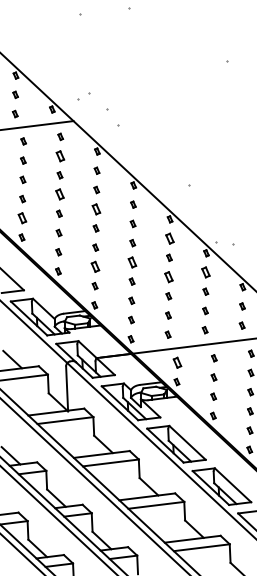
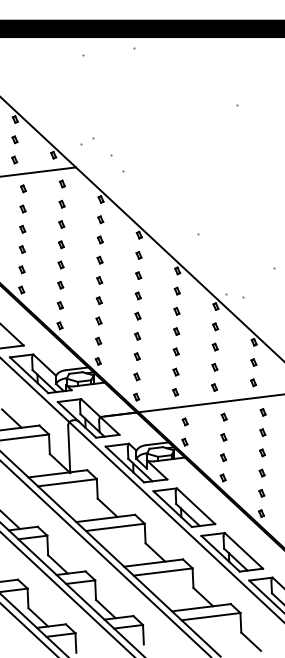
part: (59, 155) -> (61, 203), size x0.62
part: (58, 194) -> (60, 244), size x0.62
part: (95, 208) -> (99, 259), size x0.62
part: (21, 218) -> (21, 269), size x0.62
part: (169, 237) -> (176, 290), size x0.62
part: (131, 261) -> (137, 315), size x0.62
part: (94, 266) -> (98, 320), size x0.62
part: (206, 272) -> (215, 326), size x0.62
part: (169, 276) -> (176, 331), size x0.62
part: (176, 362) -> (184, 421), size x0.62

